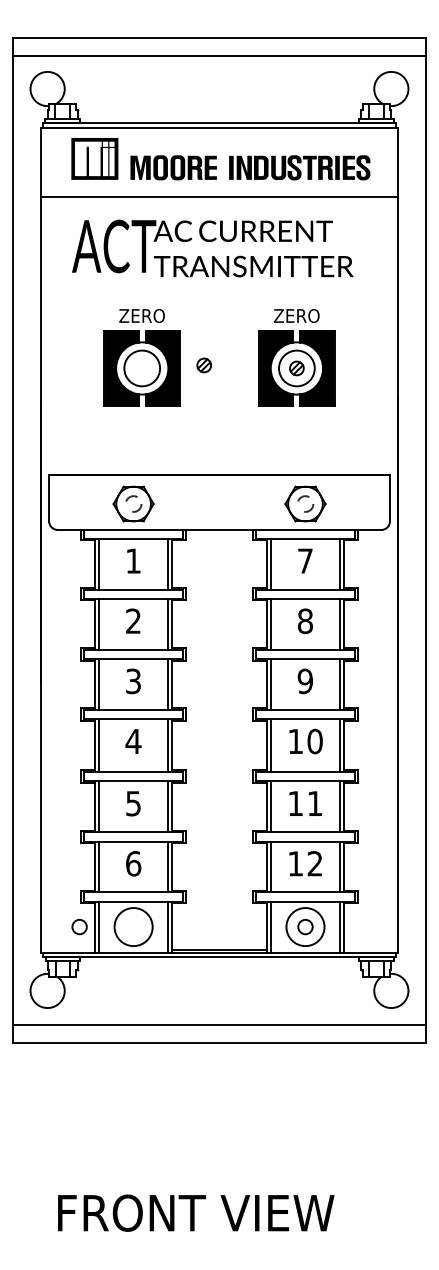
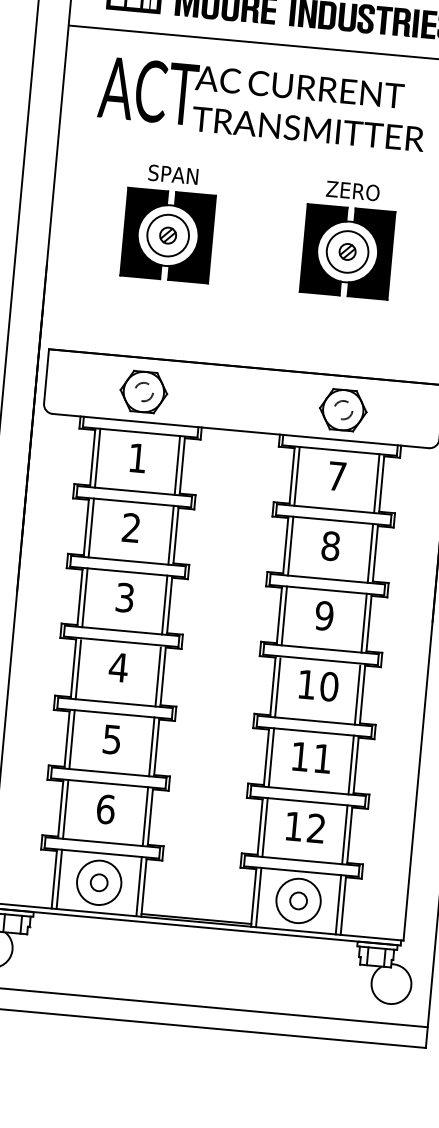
text: (141, 315) -> (172, 174), ZERO -> SPAN
part: (203, 365) -> (167, 235), moved
circle: (79, 927) -> (99, 883), moved

